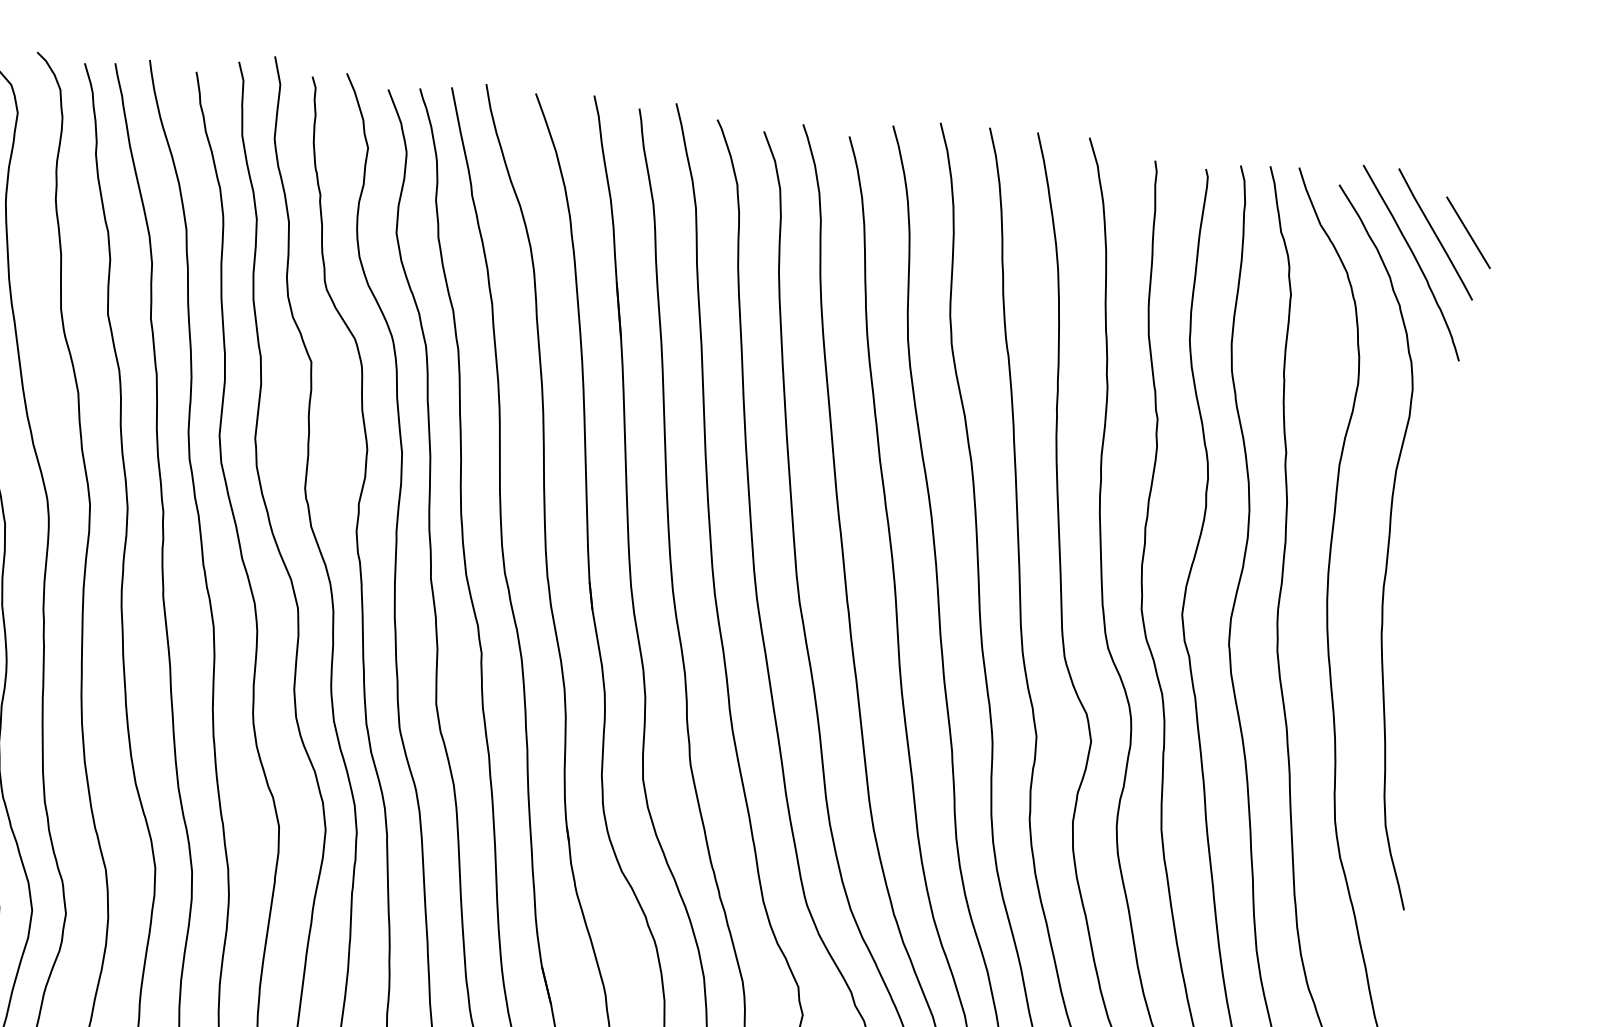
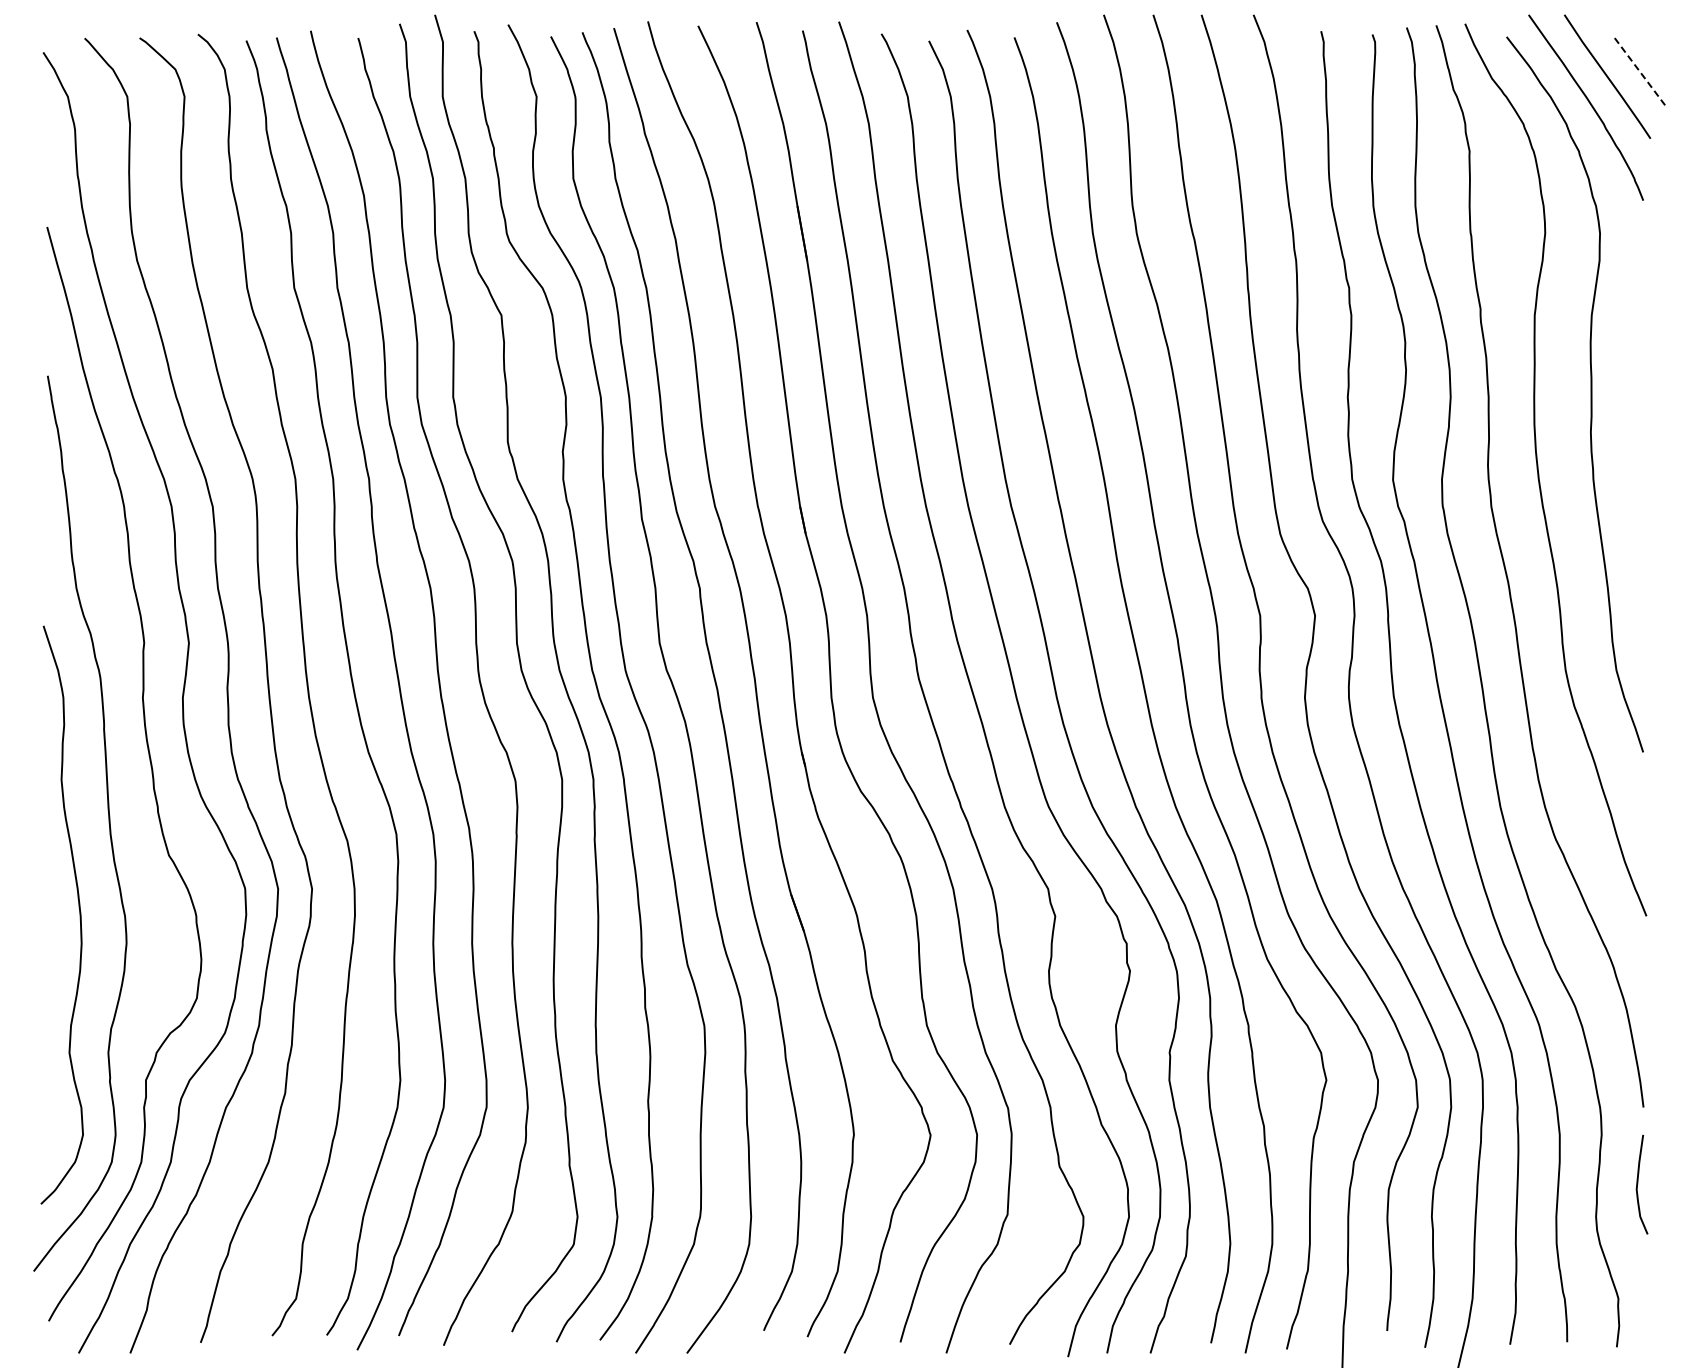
line: (1468, 233) -> (1640, 72), solid -> dashed

